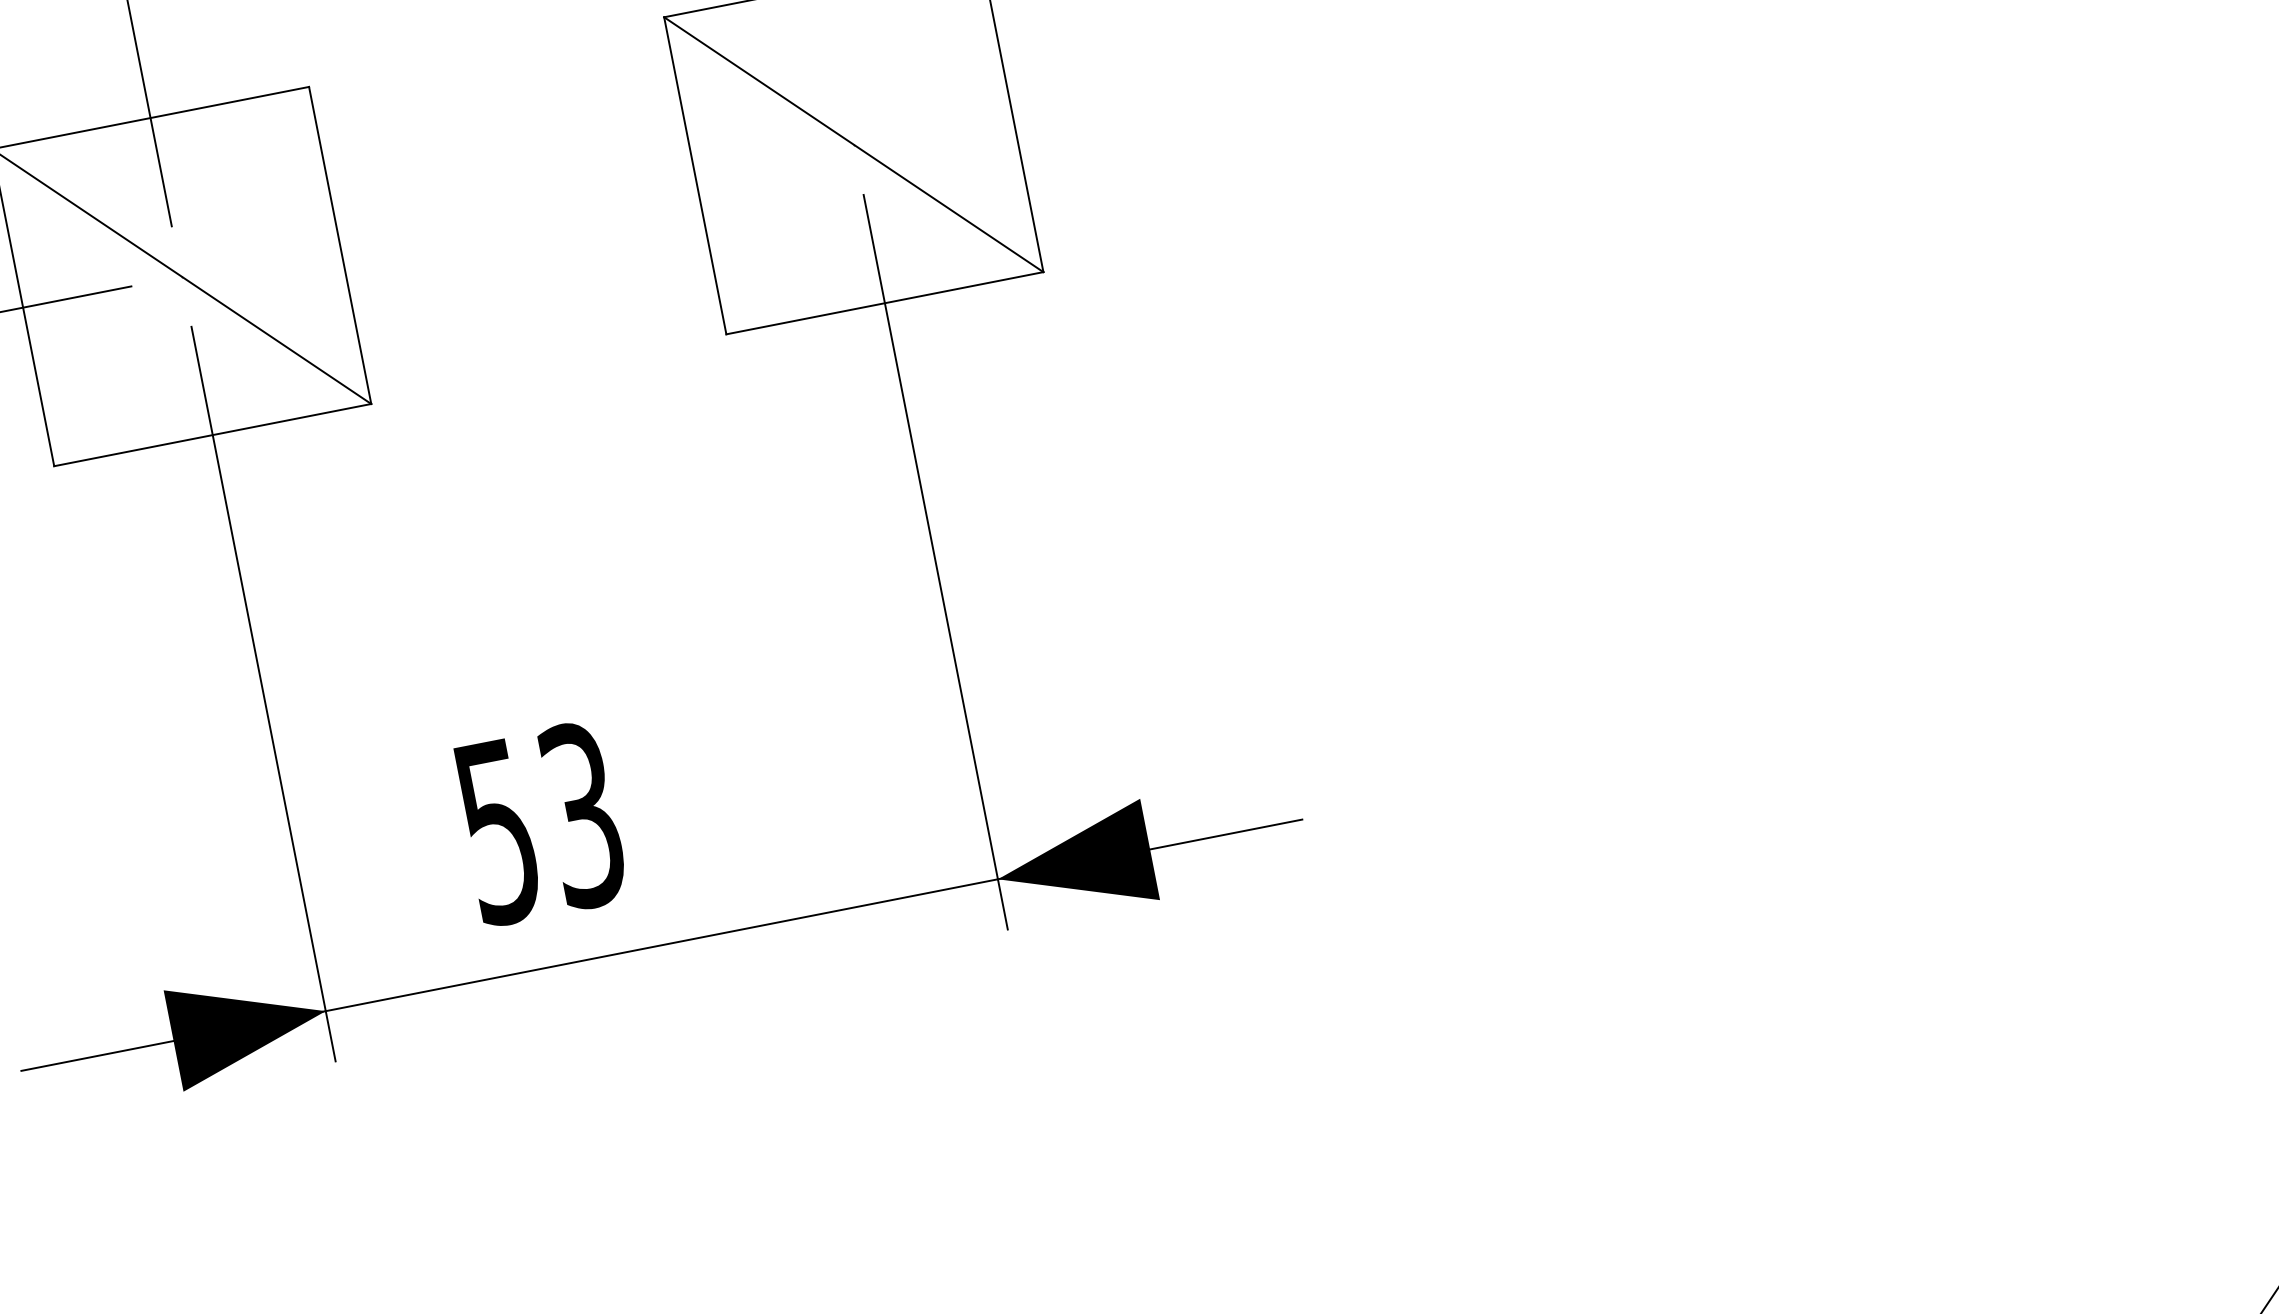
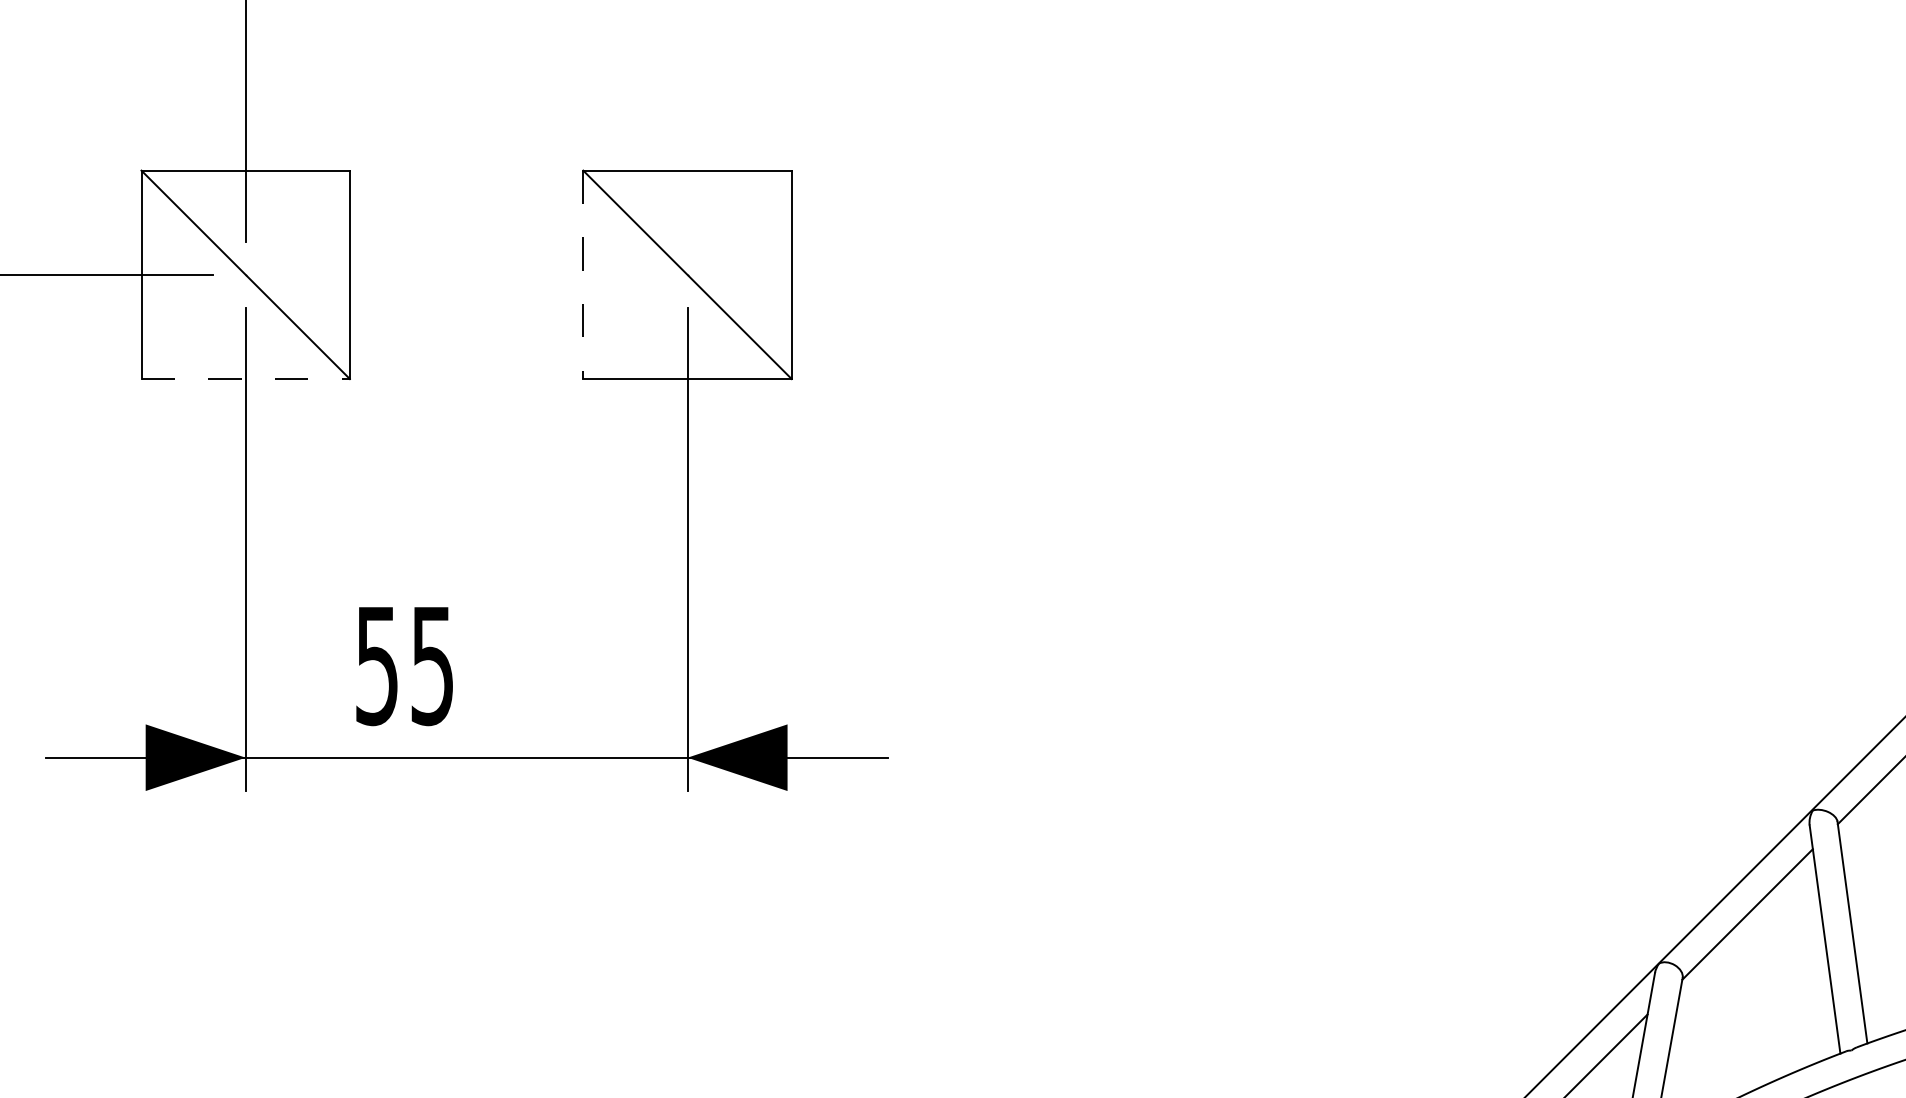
line: (695, 176) -> (583, 275), solid -> dashed
line: (214, 435) -> (246, 379), solid -> dashed
text: (582, 815) -> (432, 665), 53 -> 55

